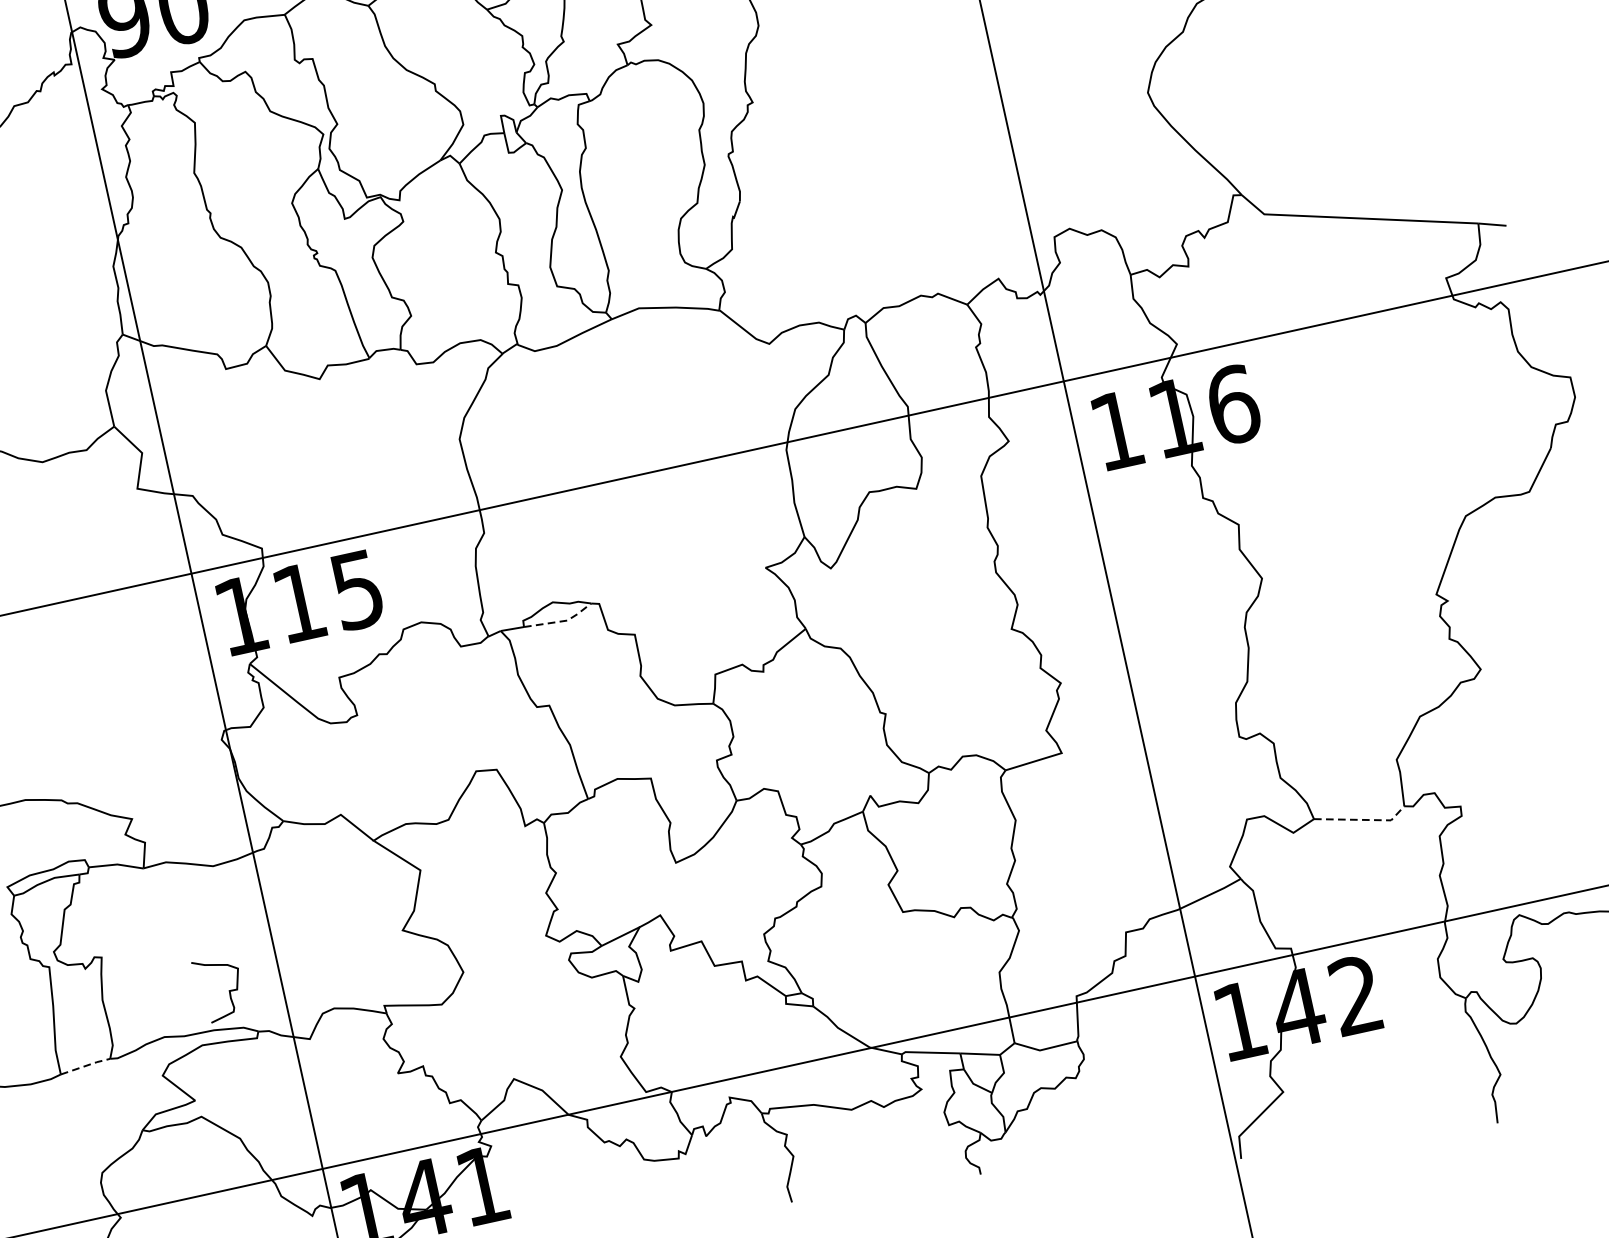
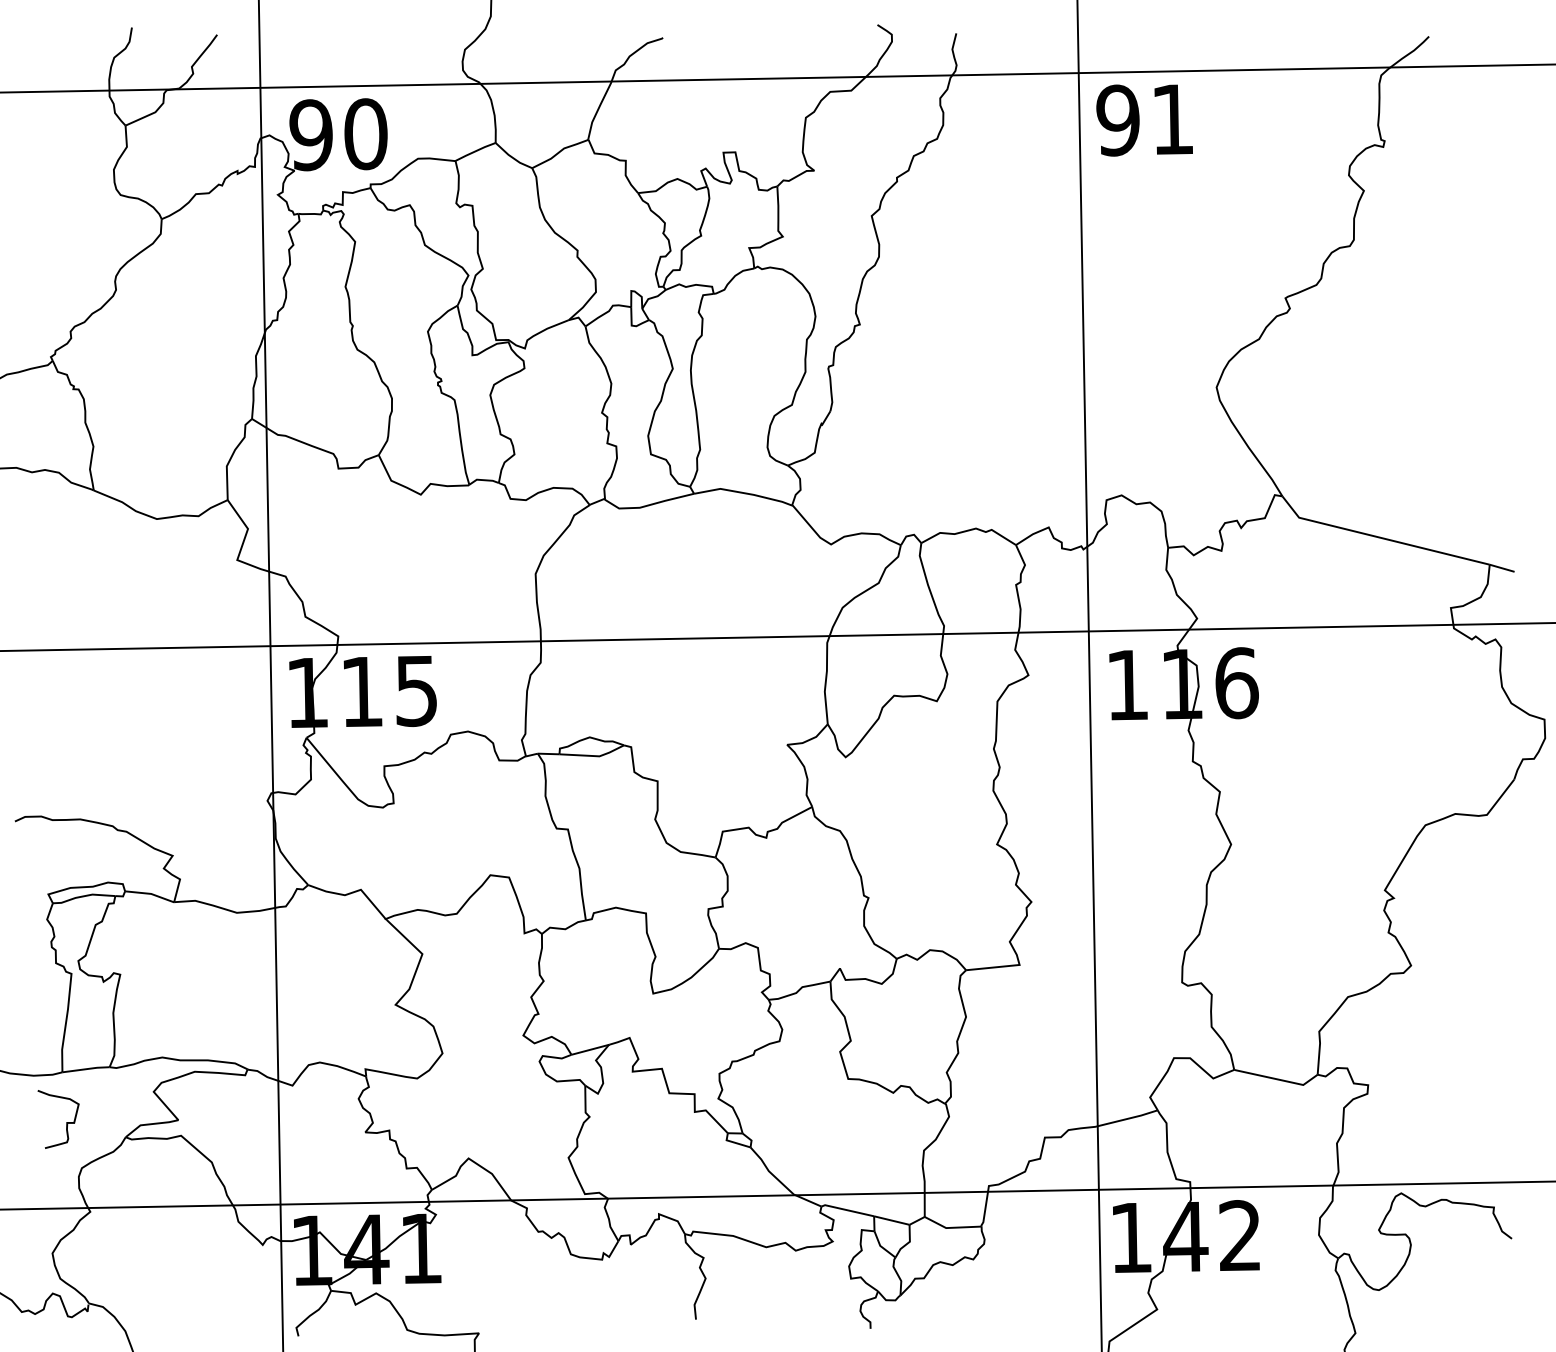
line: (561, 621) -> (594, 756), dashed -> solid
line: (1363, 819) -> (1278, 1079), dashed -> solid
curve: (228, 990) -> (66, 1122), moved
line: (87, 1066) -> (87, 1069), dashed -> solid

